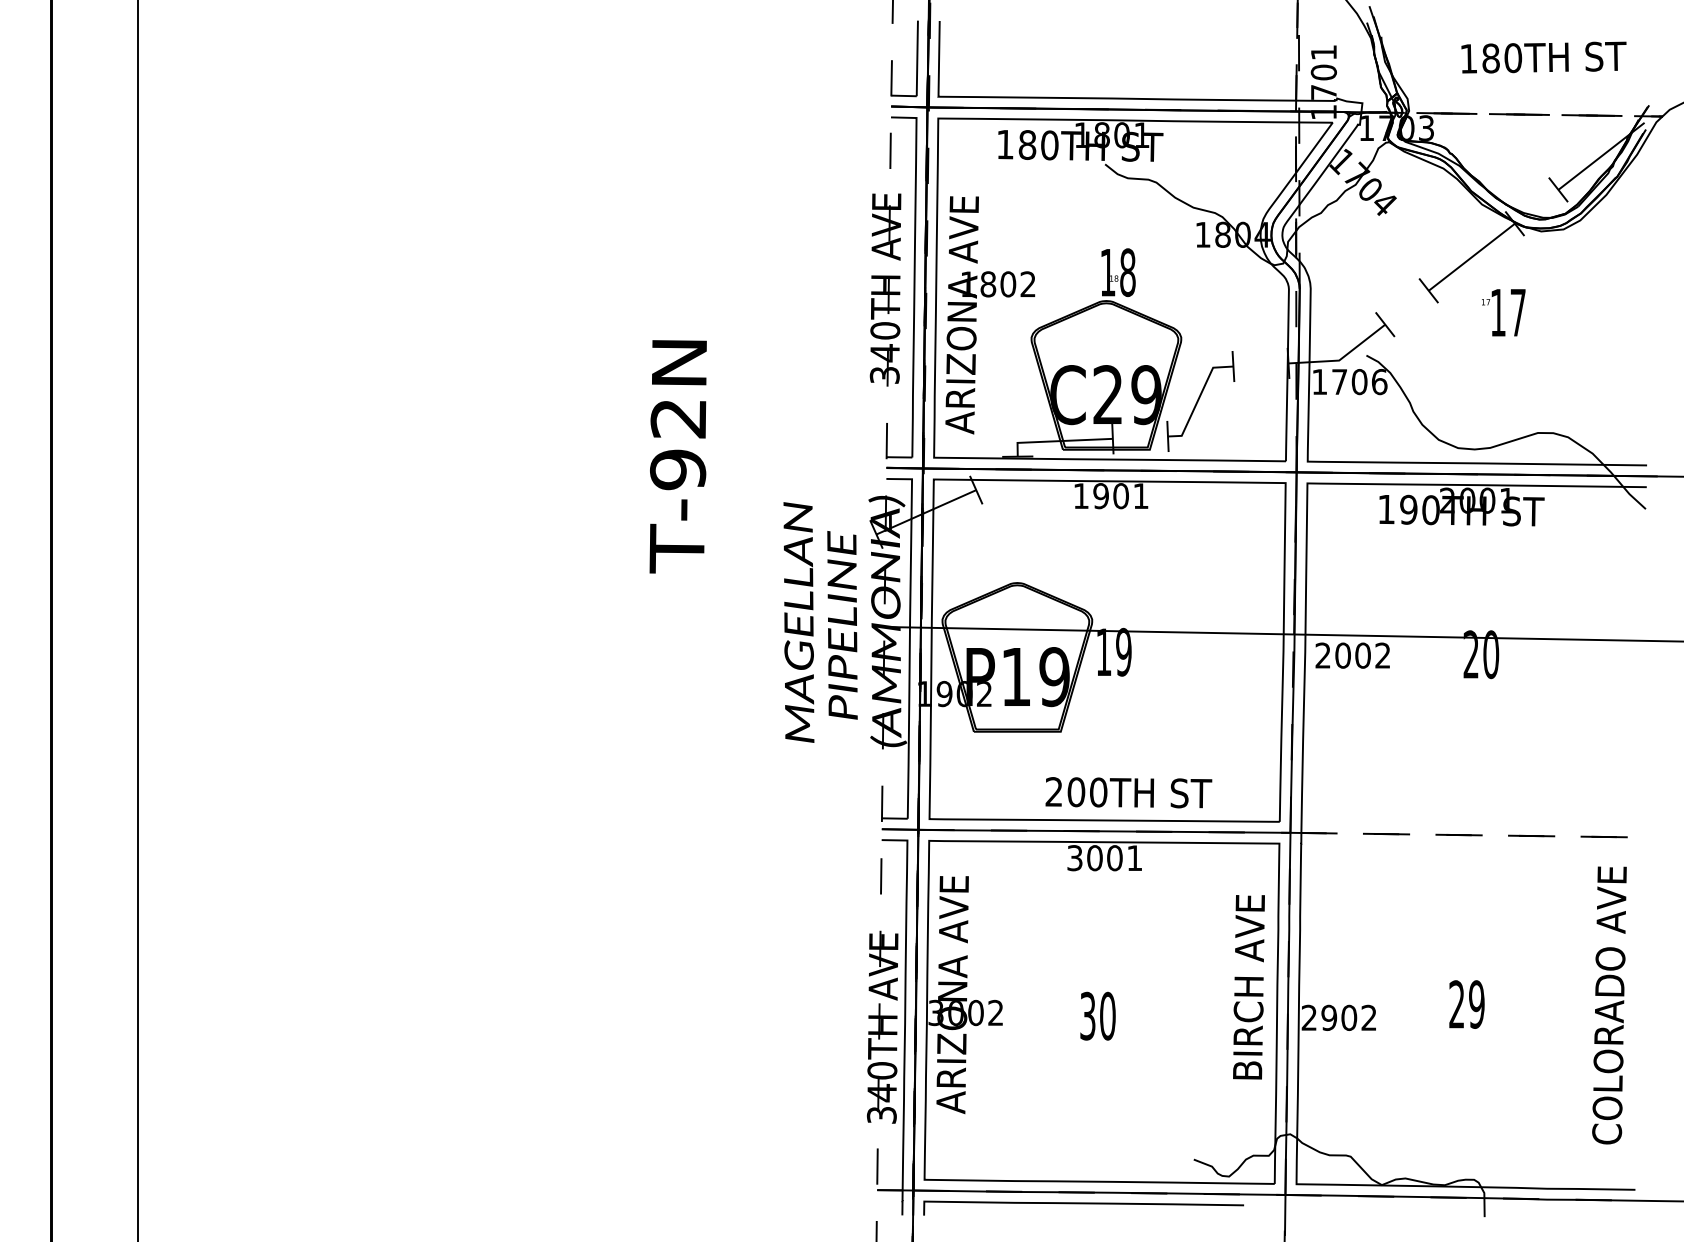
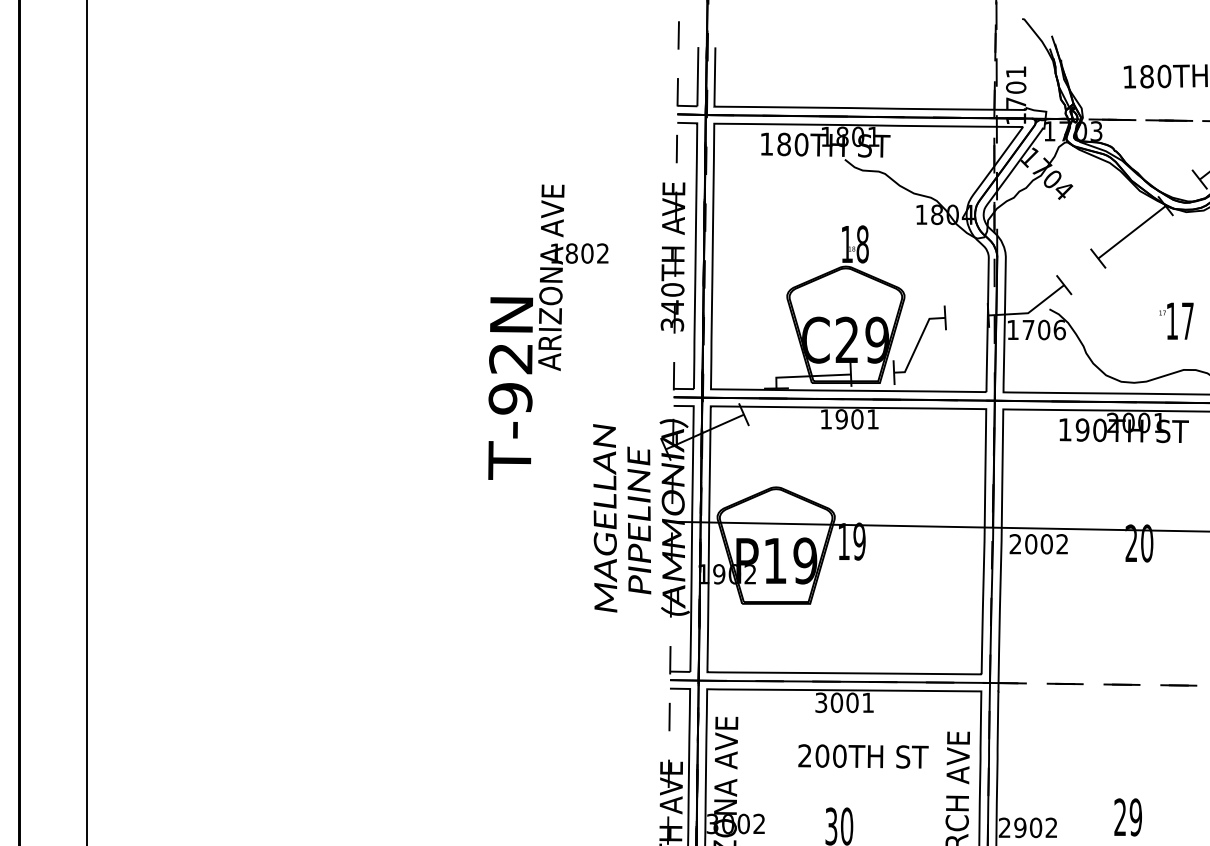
text: (1503, 312) -> (1176, 321), moved
text: (990, 315) -> (573, 277), moved
text: (1128, 792) -> (863, 756), moved

